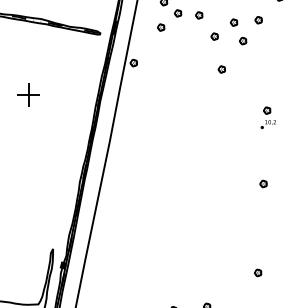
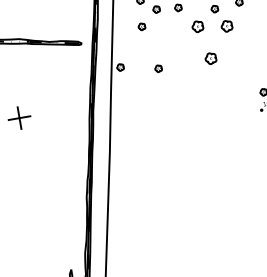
part: (214, 36) -> (197, 26), size x1.6
part: (243, 40) -> (227, 25), size x1.6
part: (221, 69) -> (210, 58), size x1.6
part: (170, 70) -> (158, 68), added

